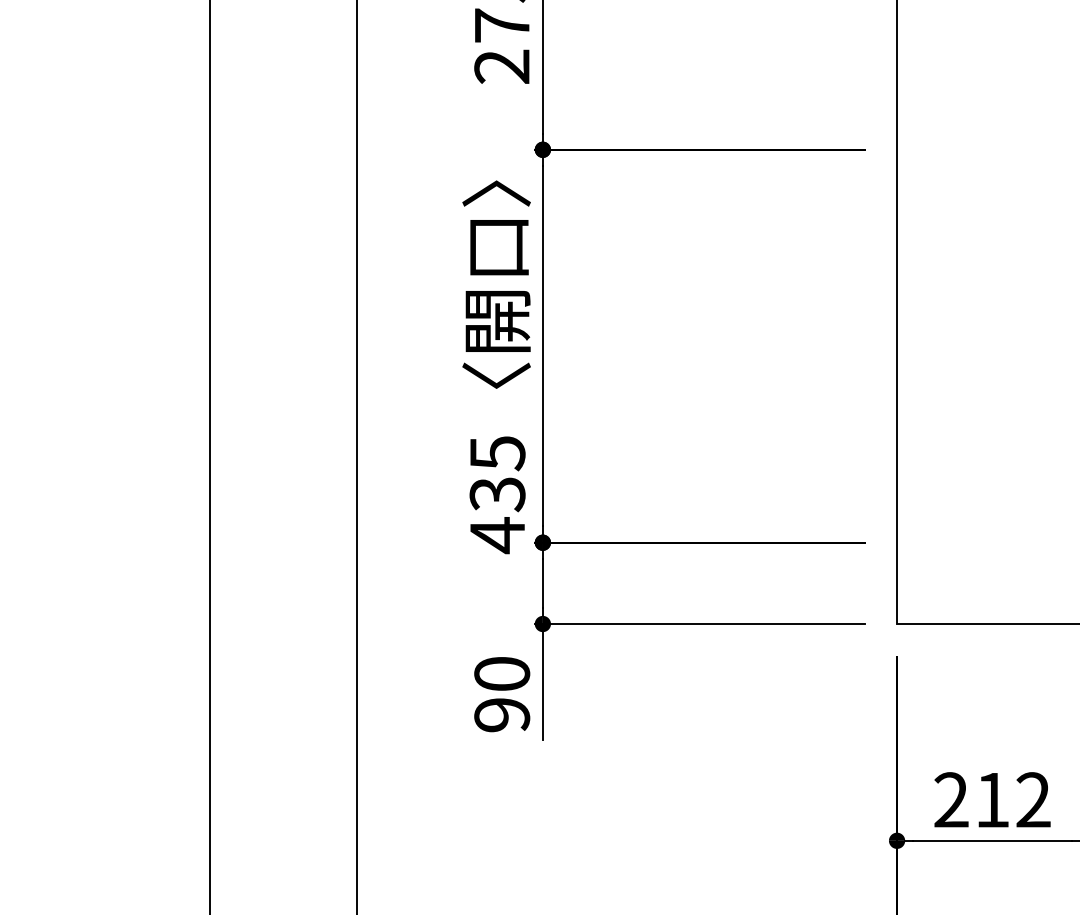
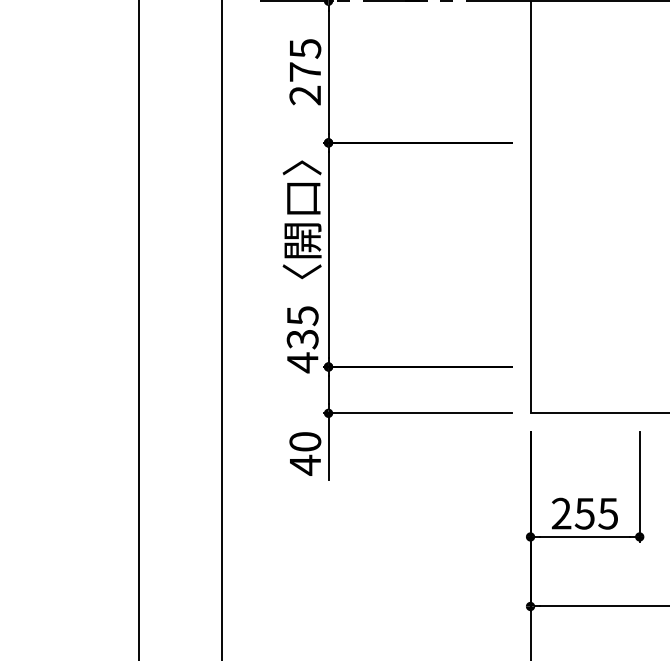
text: (502, 713) -> (305, 464), 90 -> 40
text: (1012, 799) -> (596, 513), 212 -> 255

